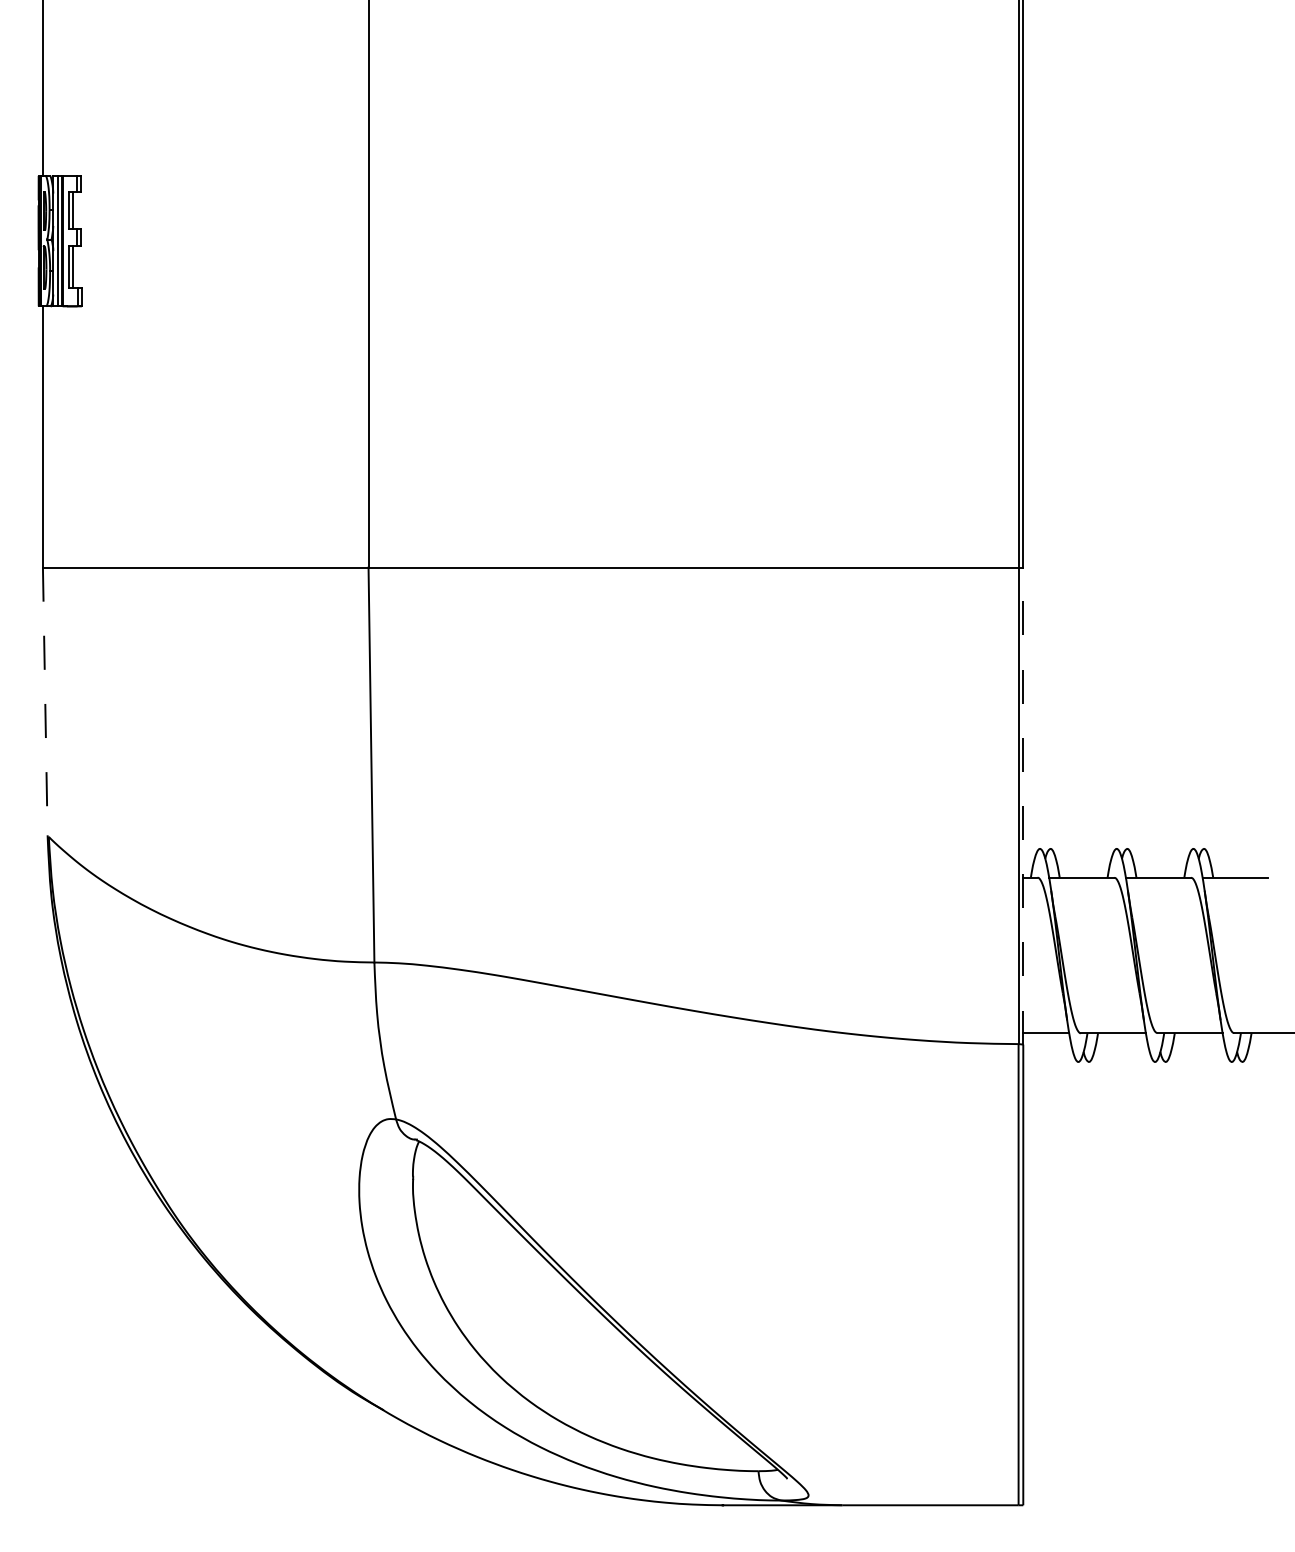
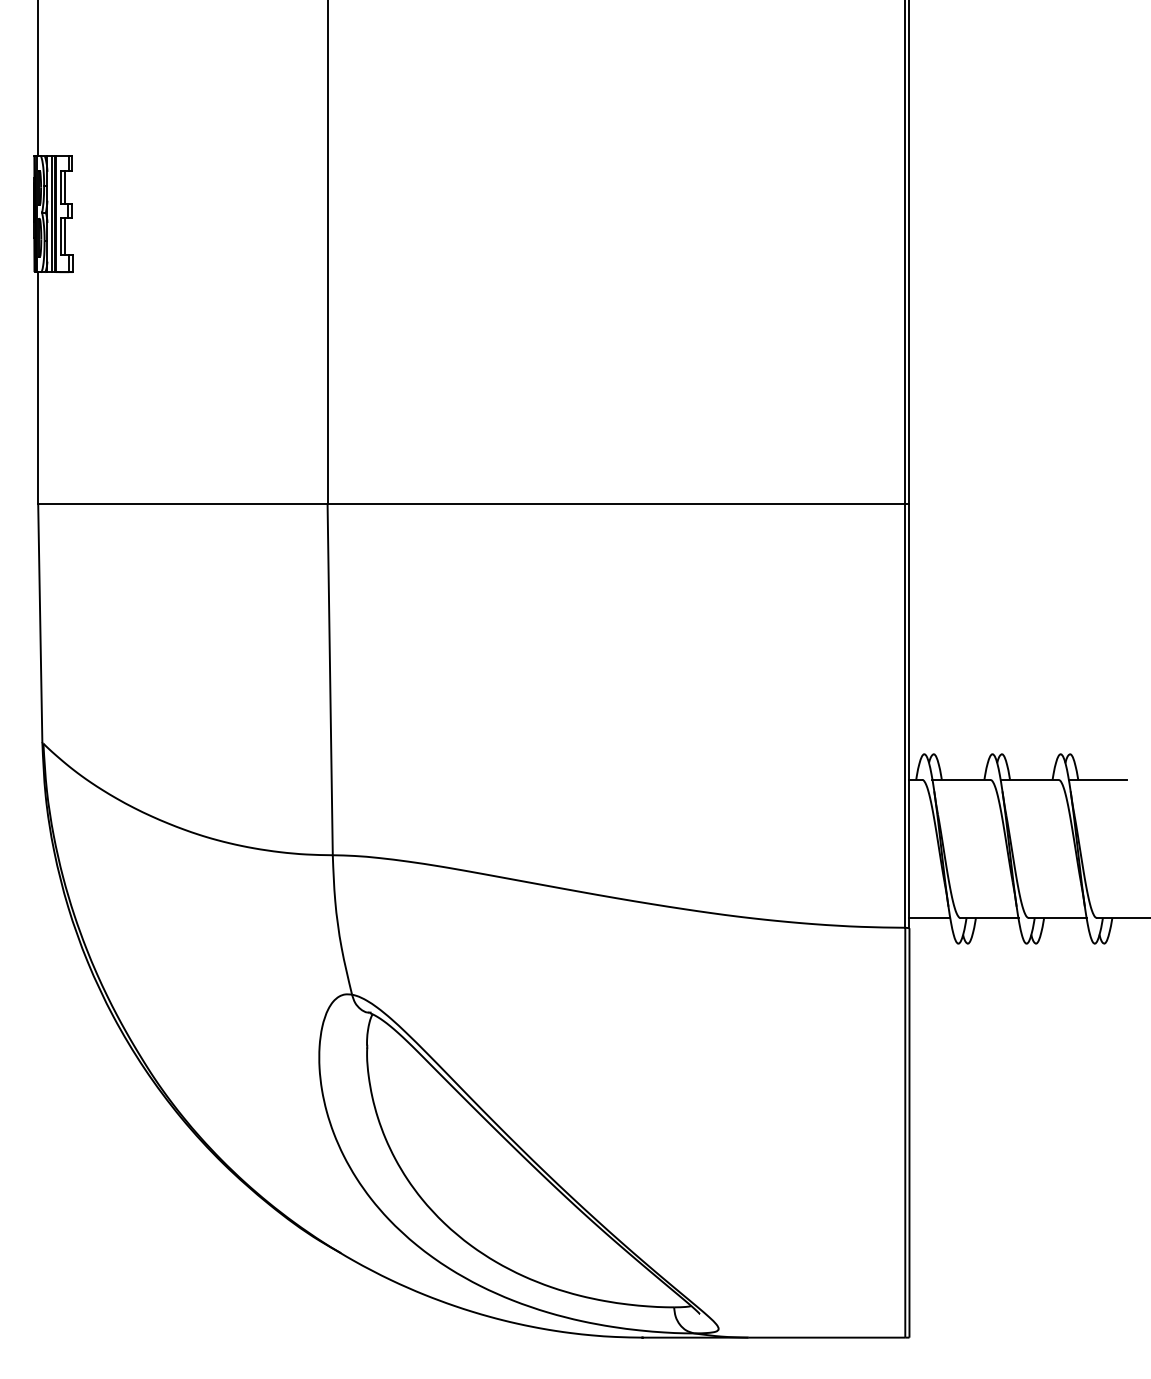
line: (45, 701) -> (40, 623), dashed -> solid
line: (1023, 806) -> (909, 716), dashed -> solid

